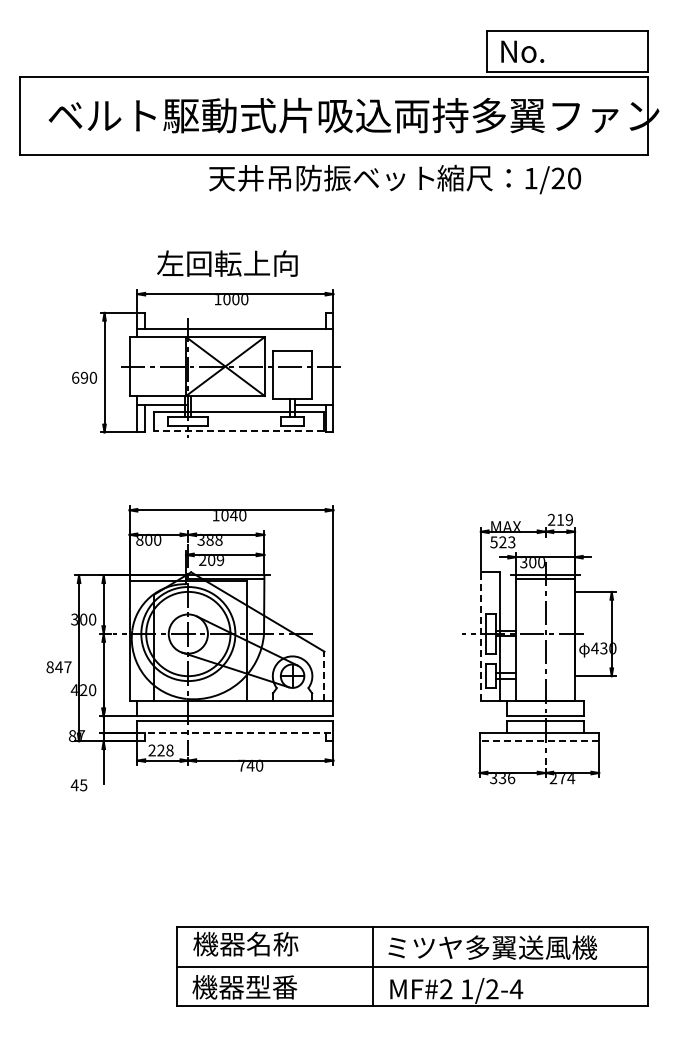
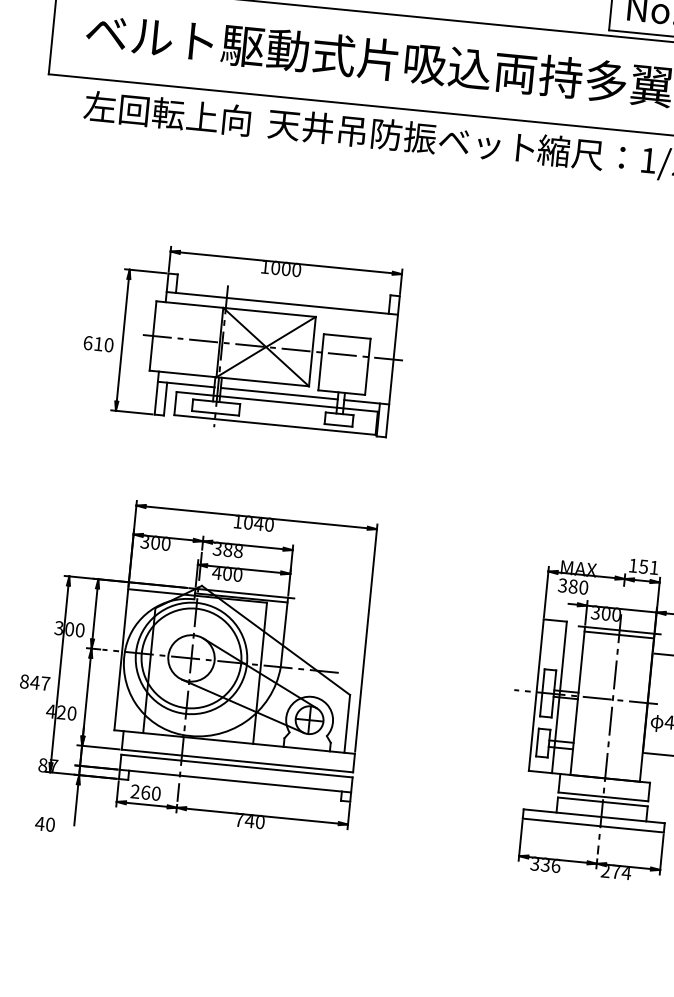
text: (227, 263) -> (167, 113), moved
text: (84, 377) -> (98, 343), 690 -> 610
line: (240, 404) -> (279, 393), added
line: (238, 431) -> (274, 425), dashed -> solid
text: (560, 519) -> (643, 566), 219 -> 151
text: (139, 540) -> (144, 542), 800 -> 300
text: (502, 542) -> (572, 586), 523 -> 380
text: (211, 560) -> (227, 574), 209 -> 400
line: (480, 636) -> (535, 695), dashed -> solid
line: (324, 676) -> (347, 724), dashed -> solid
line: (235, 733) -> (235, 781), dashed -> solid
line: (539, 741) -> (593, 825), dashed -> solid
text: (165, 750) -> (151, 793), 228 -> 260
text: (83, 785) -> (50, 824), 45 -> 40

